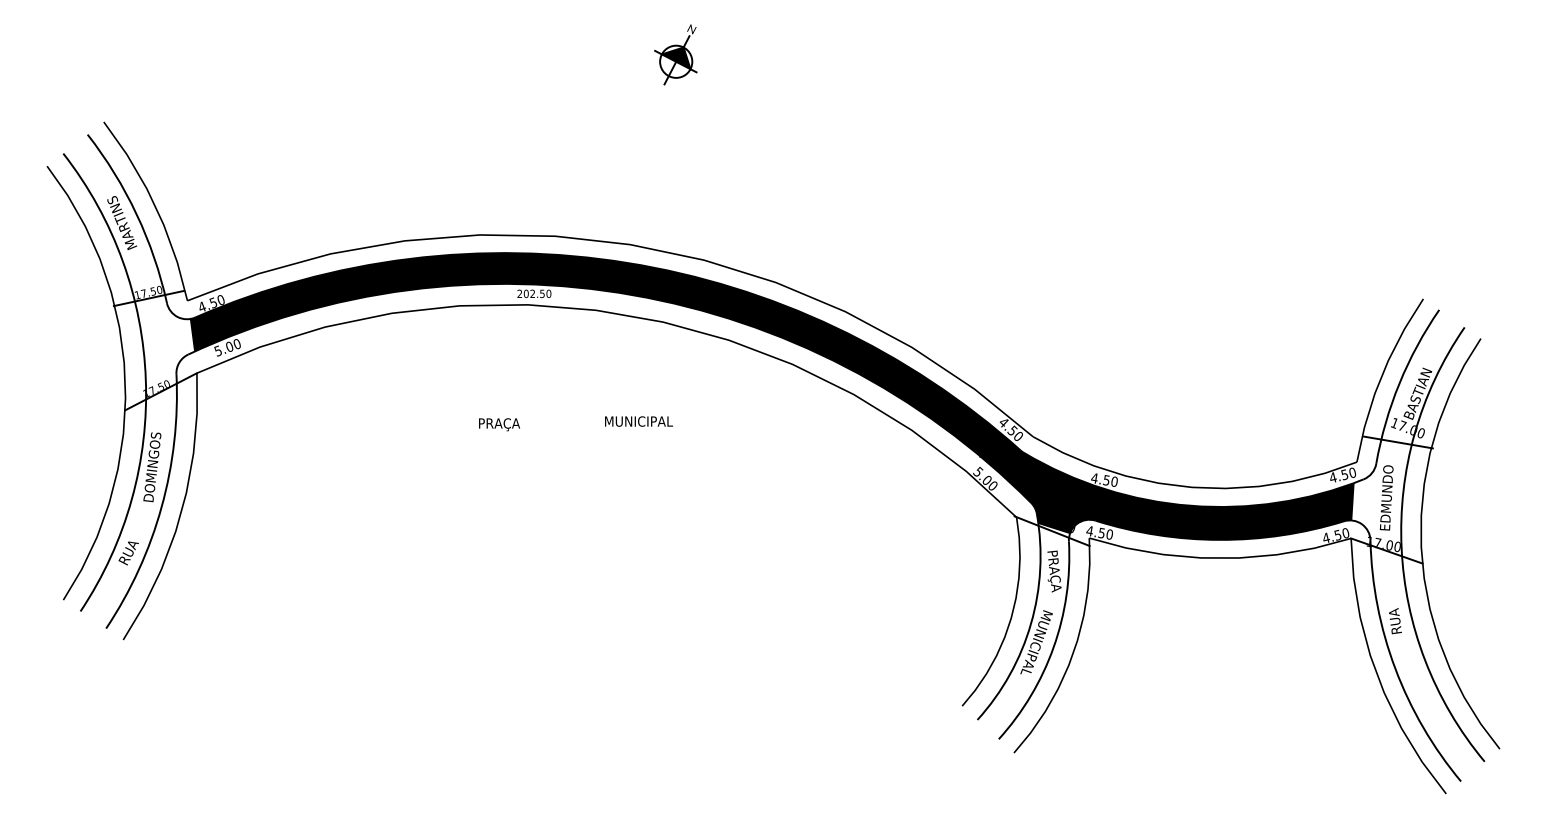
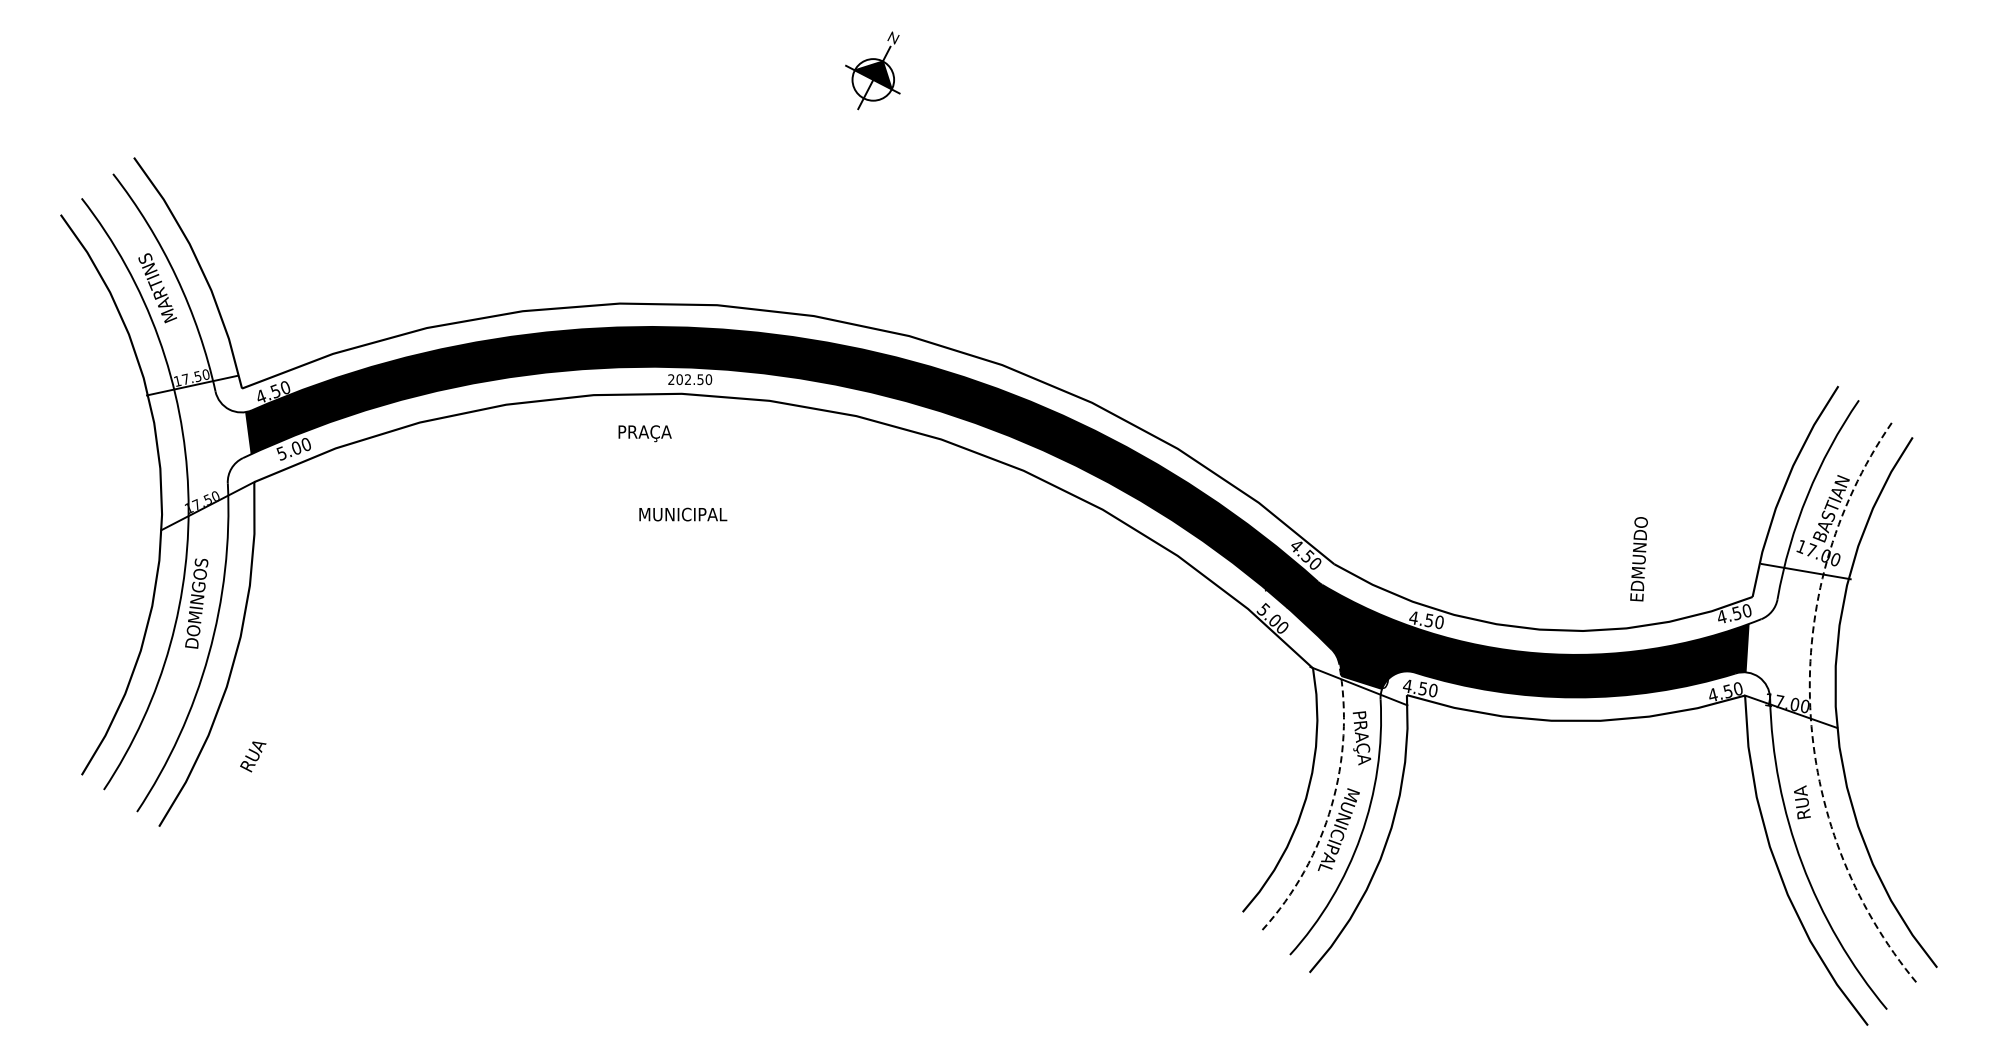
text: (639, 421) -> (683, 514), moved
text: (499, 424) -> (644, 433), moved
text: (1386, 498) -> (1638, 559), moved
arc: (1401, 547) -> (1810, 707), solid -> dashed
text: (128, 553) -> (253, 756), moved
arc: (1030, 623) -> (1331, 805), solid -> dashed

